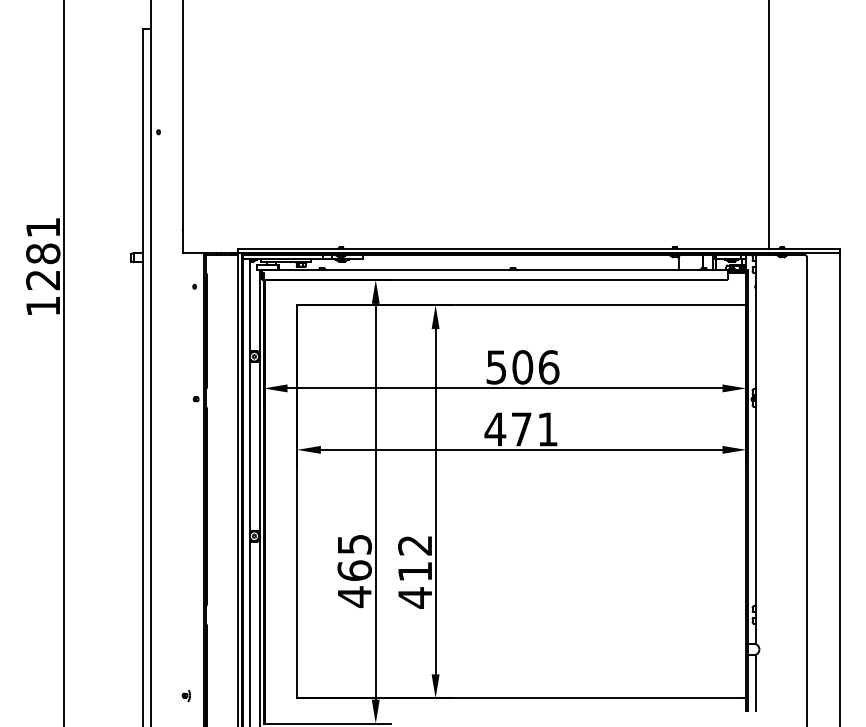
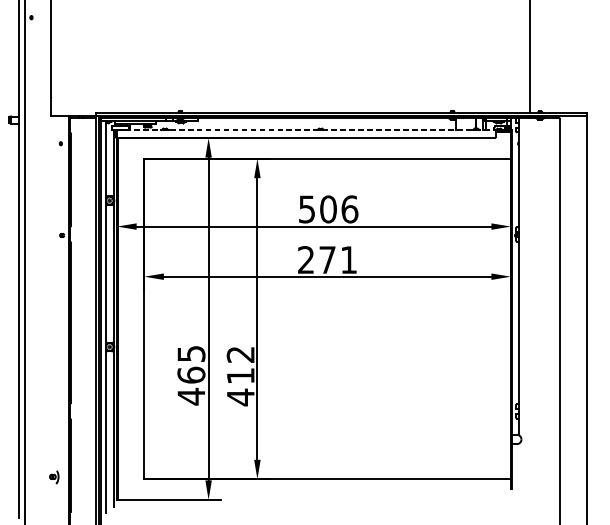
line: (495, 270) -> (306, 130), solid -> dashed
text: (495, 429) -> (306, 260), 471 -> 271
line: (756, 682) -> (519, 466), removed
part: (185, 695) -> (53, 477), size x1.4

